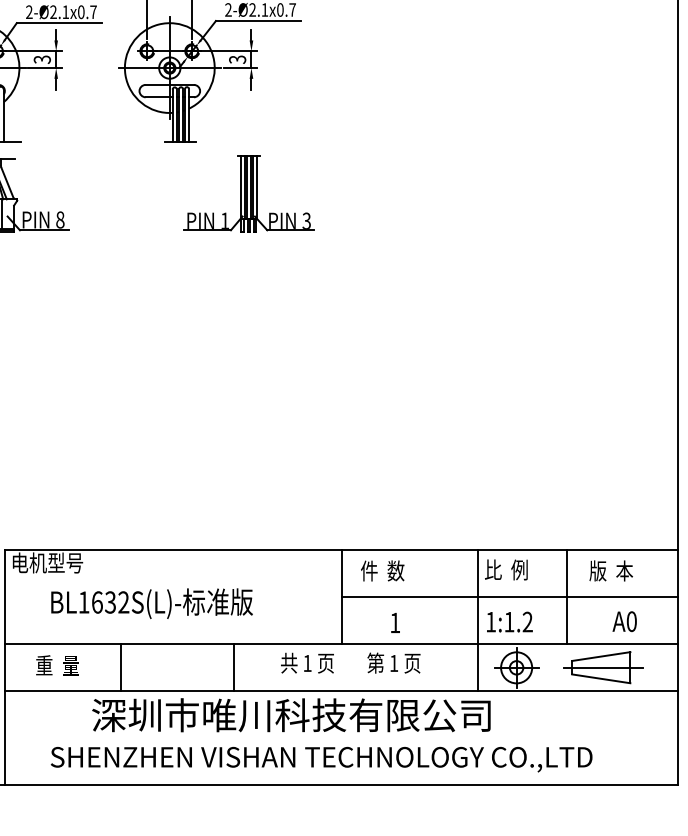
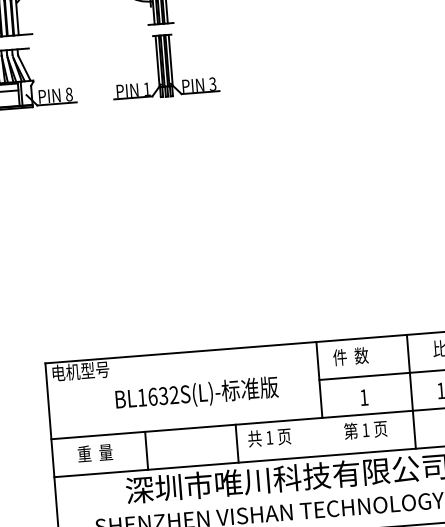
part: (248, 193) -> (164, 65), moved
text: (151, 603) -> (196, 394), moved
line: (478, 620) -> (411, 391), moved
text: (307, 662) -> (269, 437), moved

